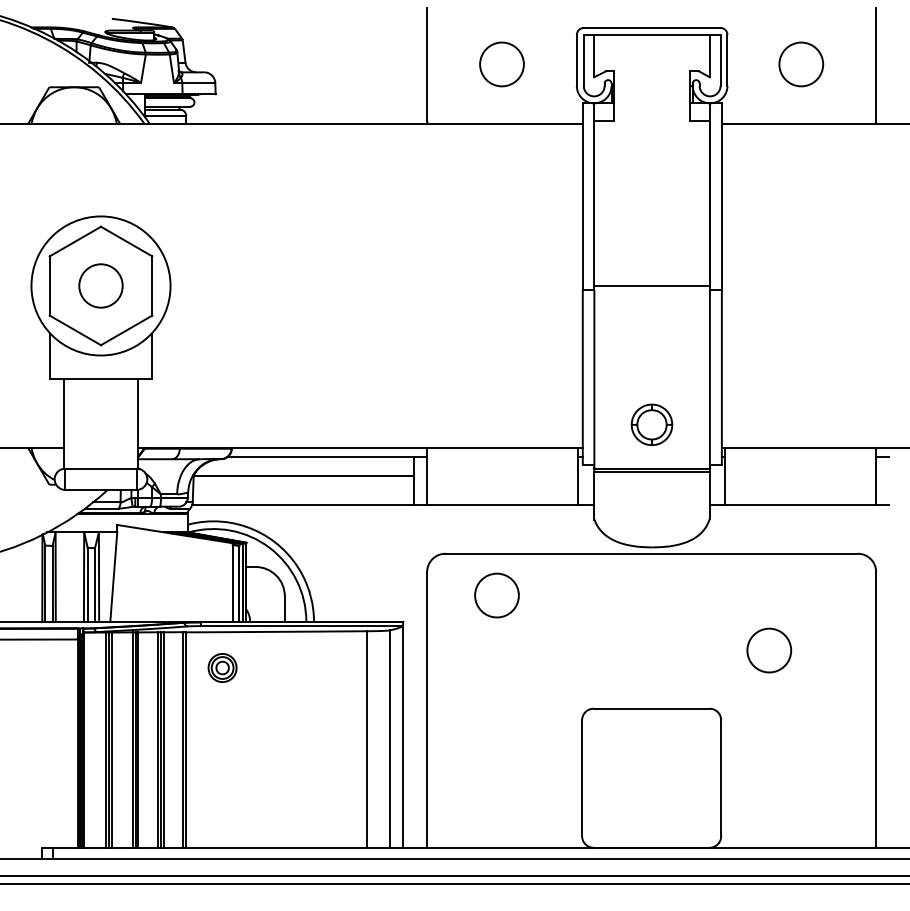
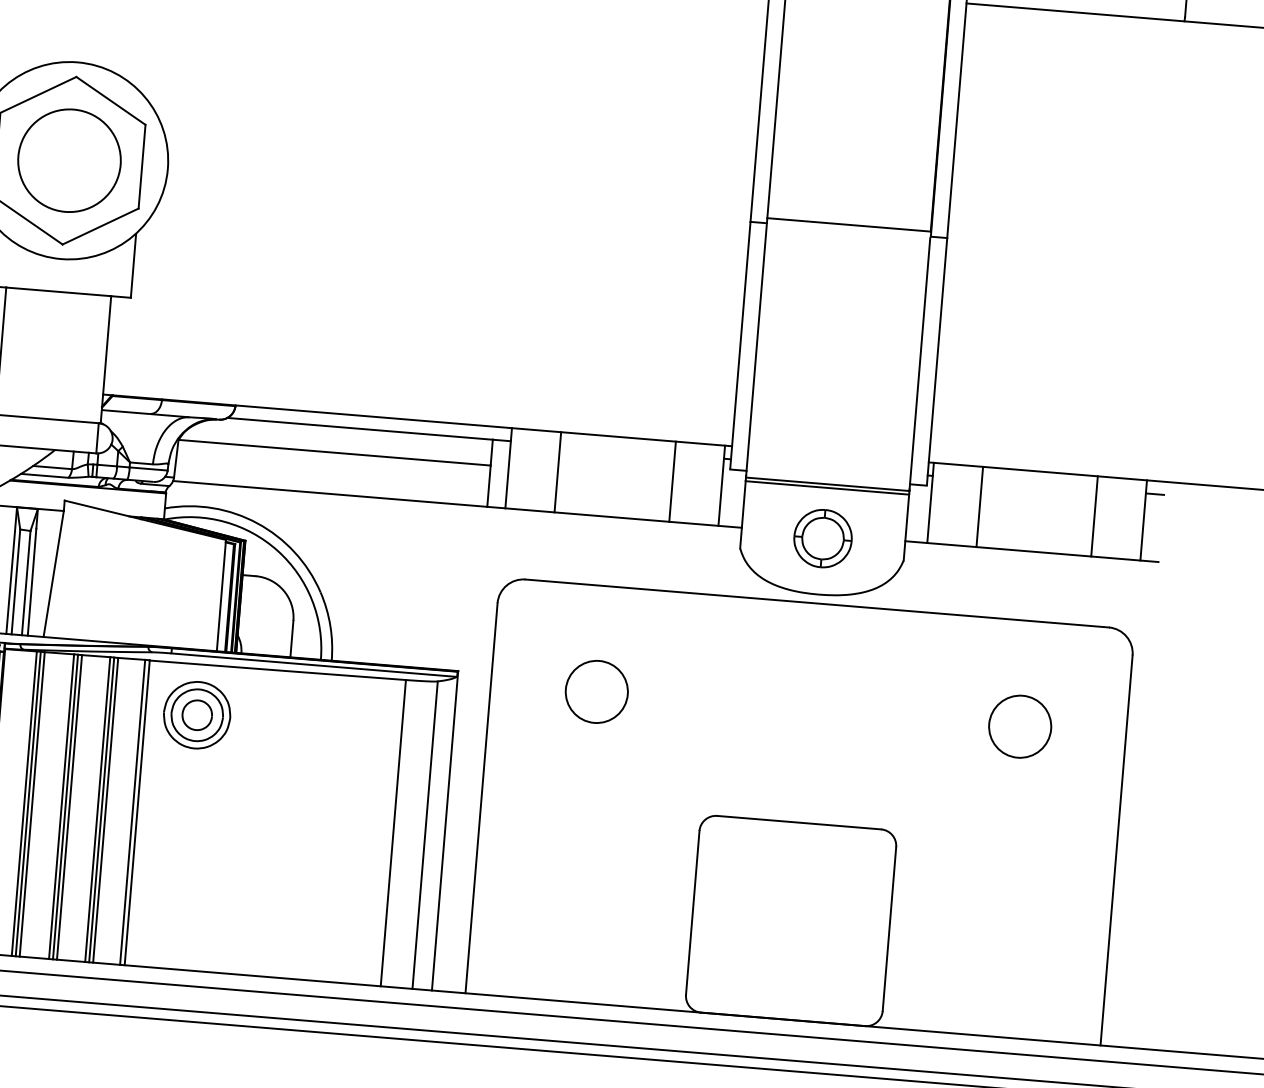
circle: (100, 285) -> (68, 159), size x1.67
part: (651, 424) -> (822, 538), moved
line: (461, 476) -> (557, 472), added
line: (543, 476) -> (673, 481), added
line: (760, 476) -> (980, 506), added
line: (841, 476) -> (1094, 516), added
circle: (496, 595) -> (596, 691), moved
circle: (769, 650) -> (1020, 726), moved
part: (222, 667) -> (196, 714), size x1.67

